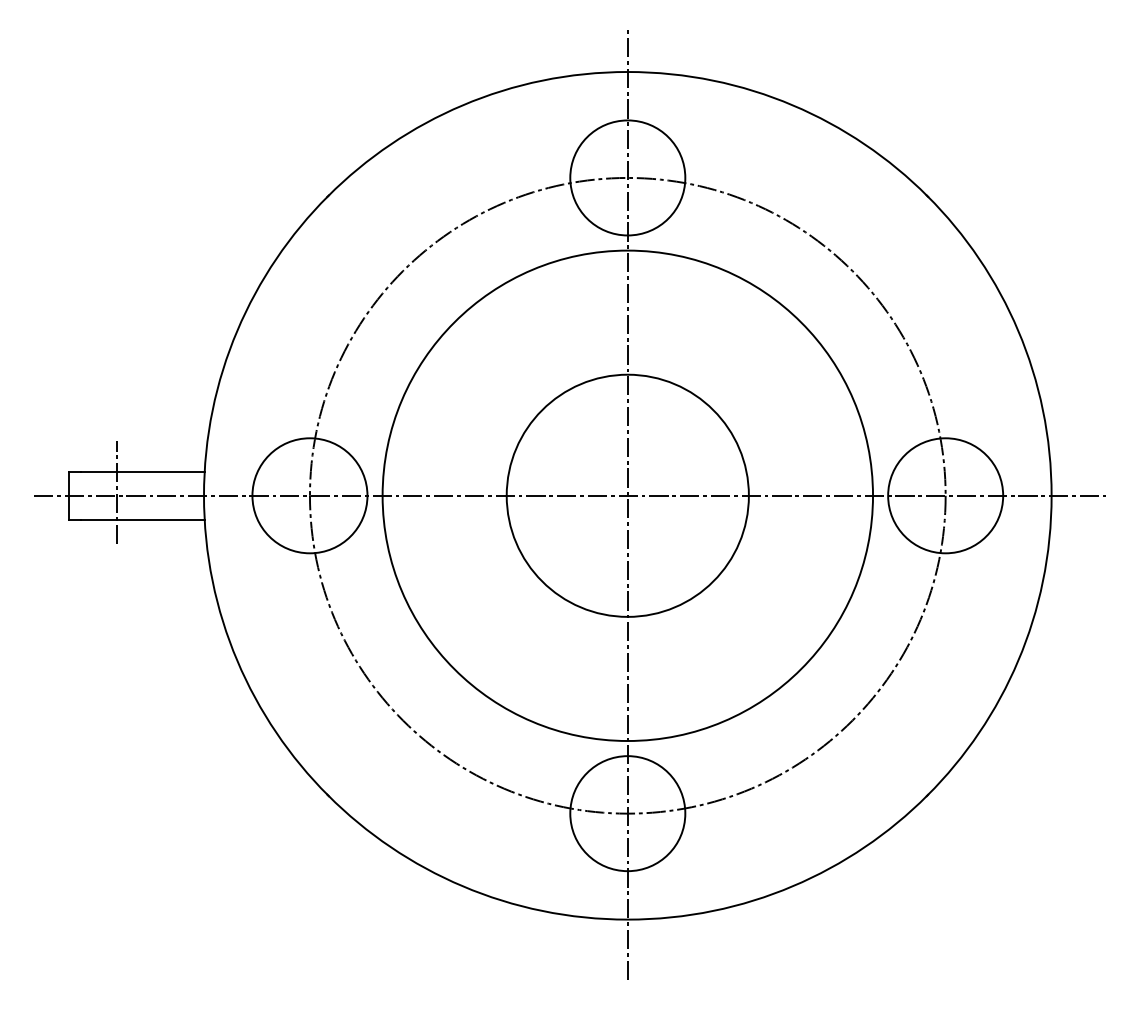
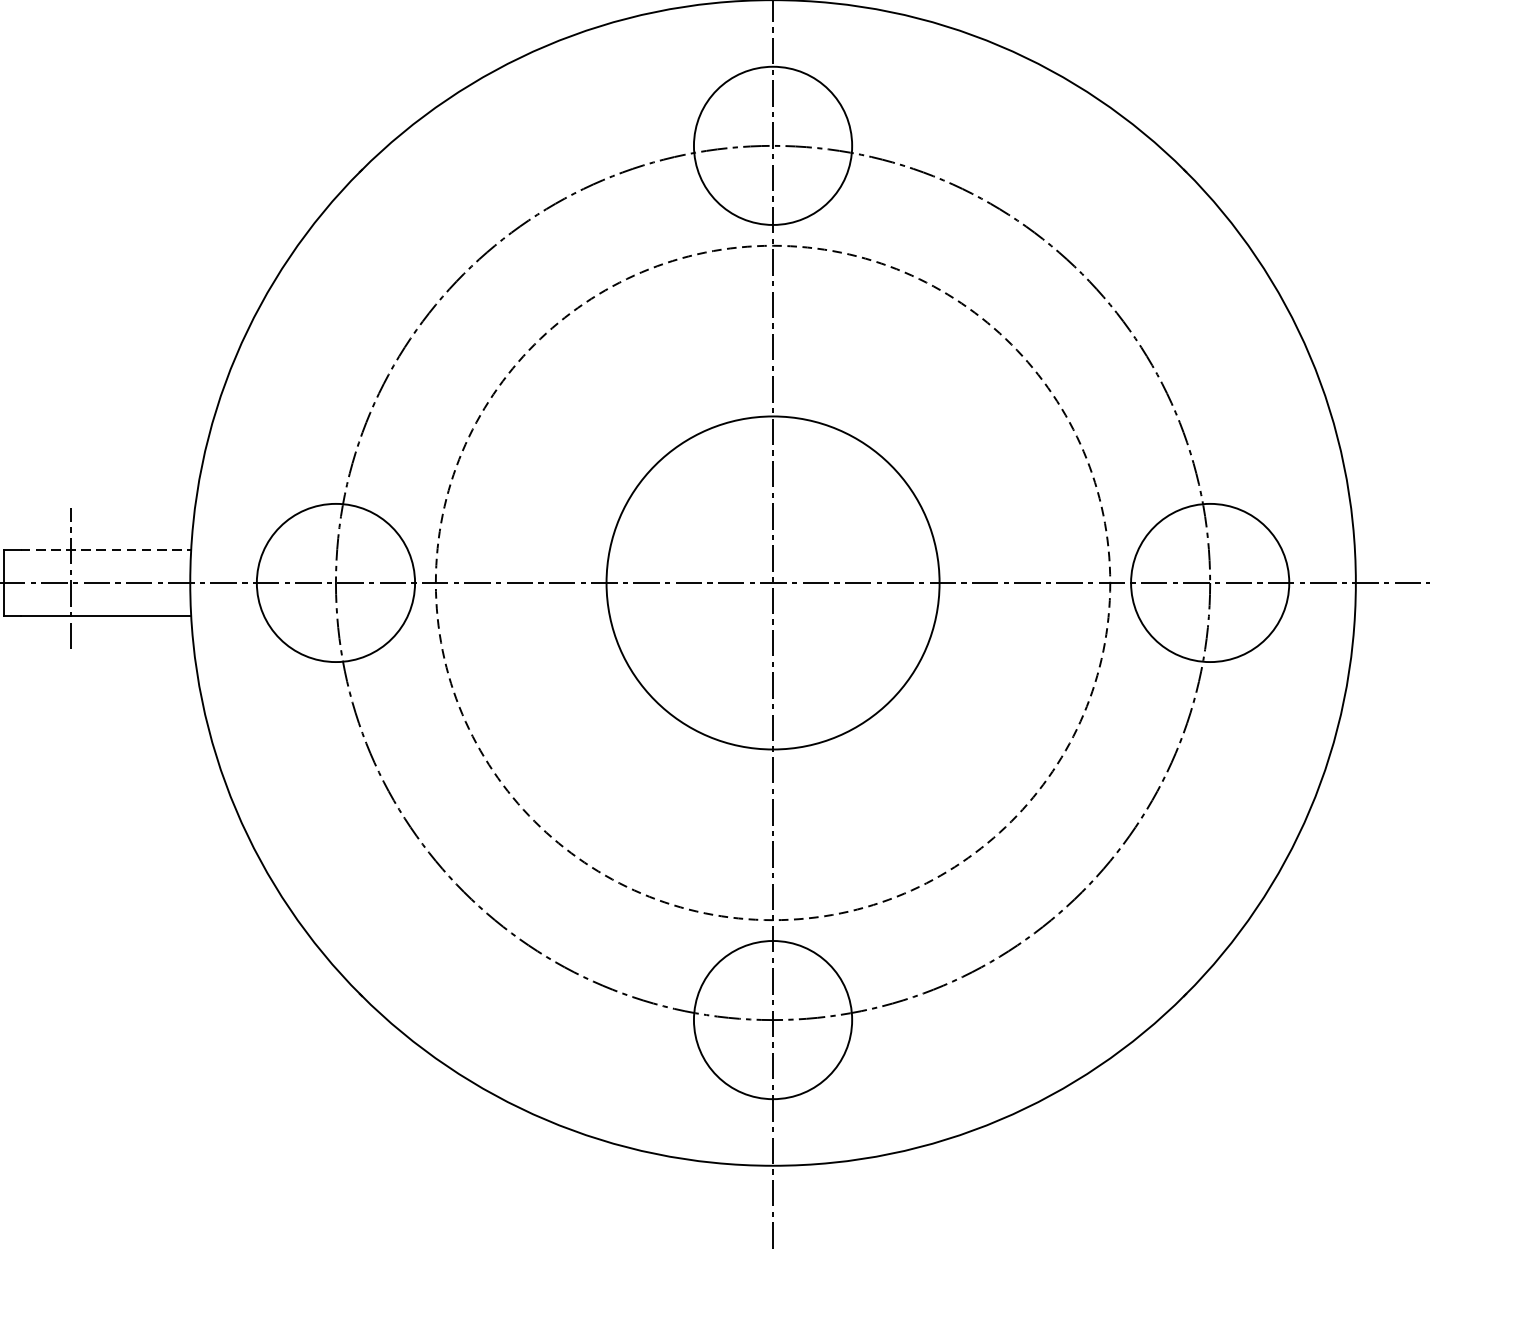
line: (142, 471) -> (105, 549), solid -> dashed
circle: (627, 495) -> (772, 582), solid -> dashed

